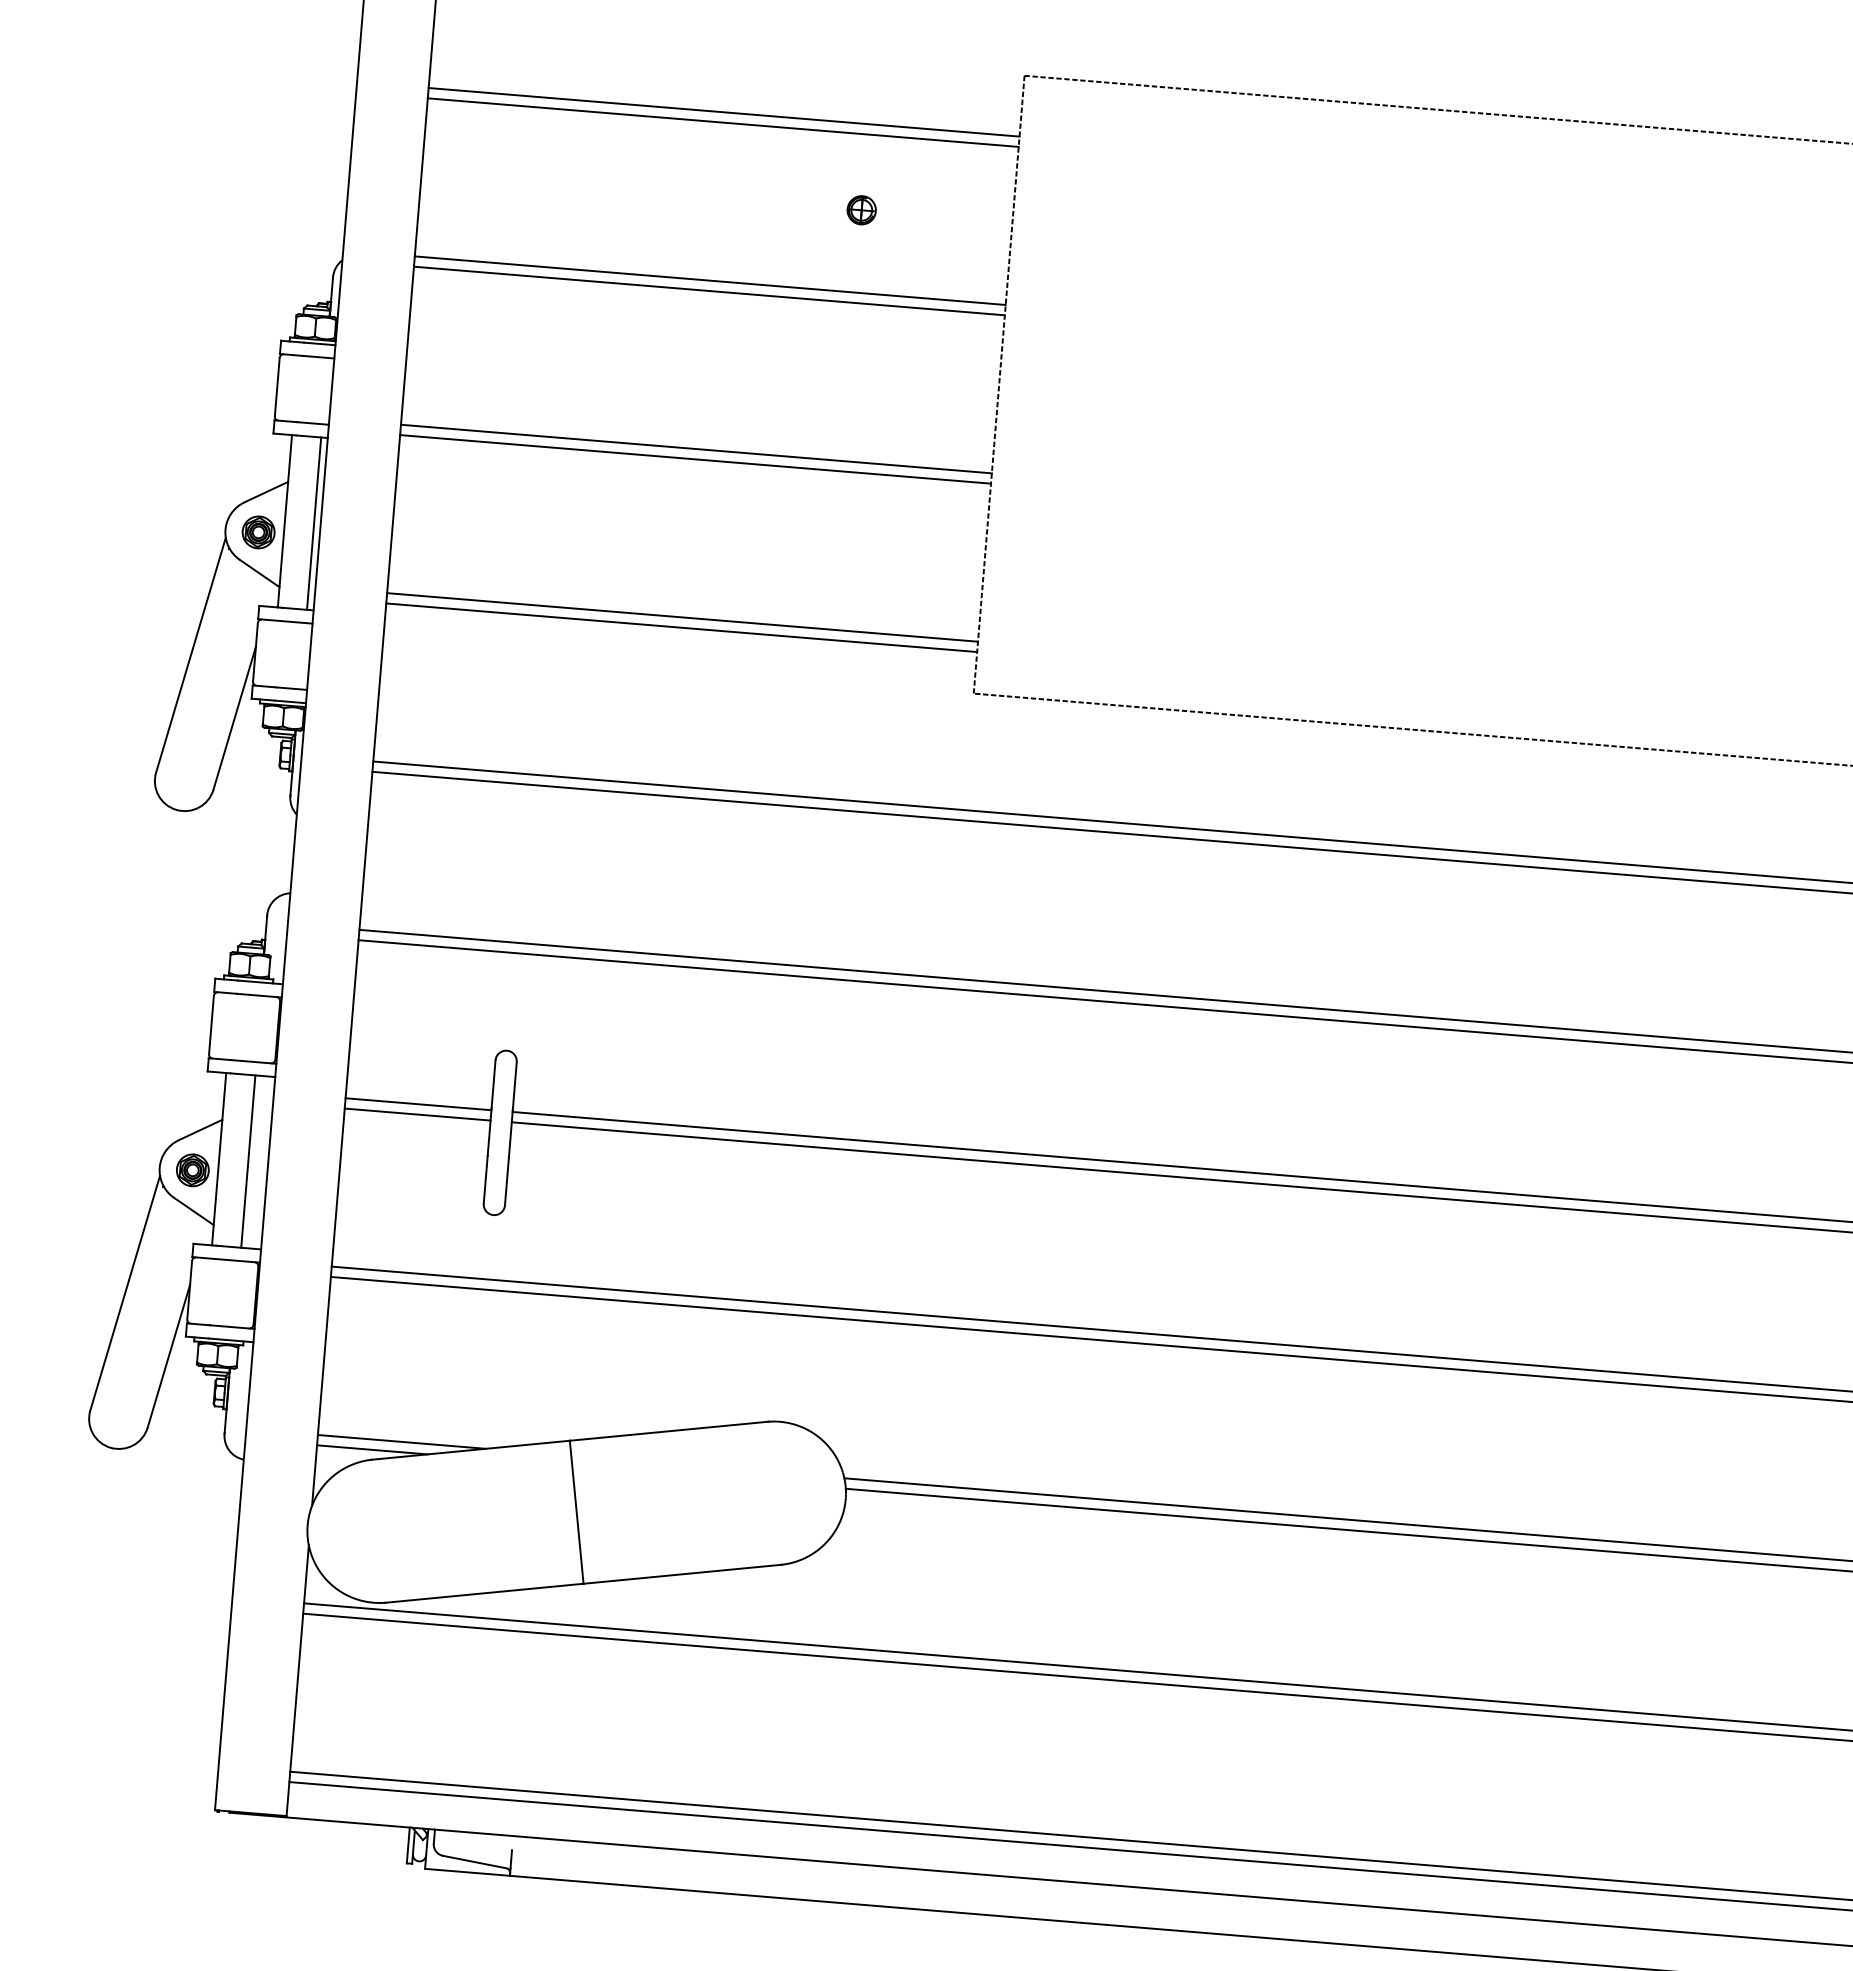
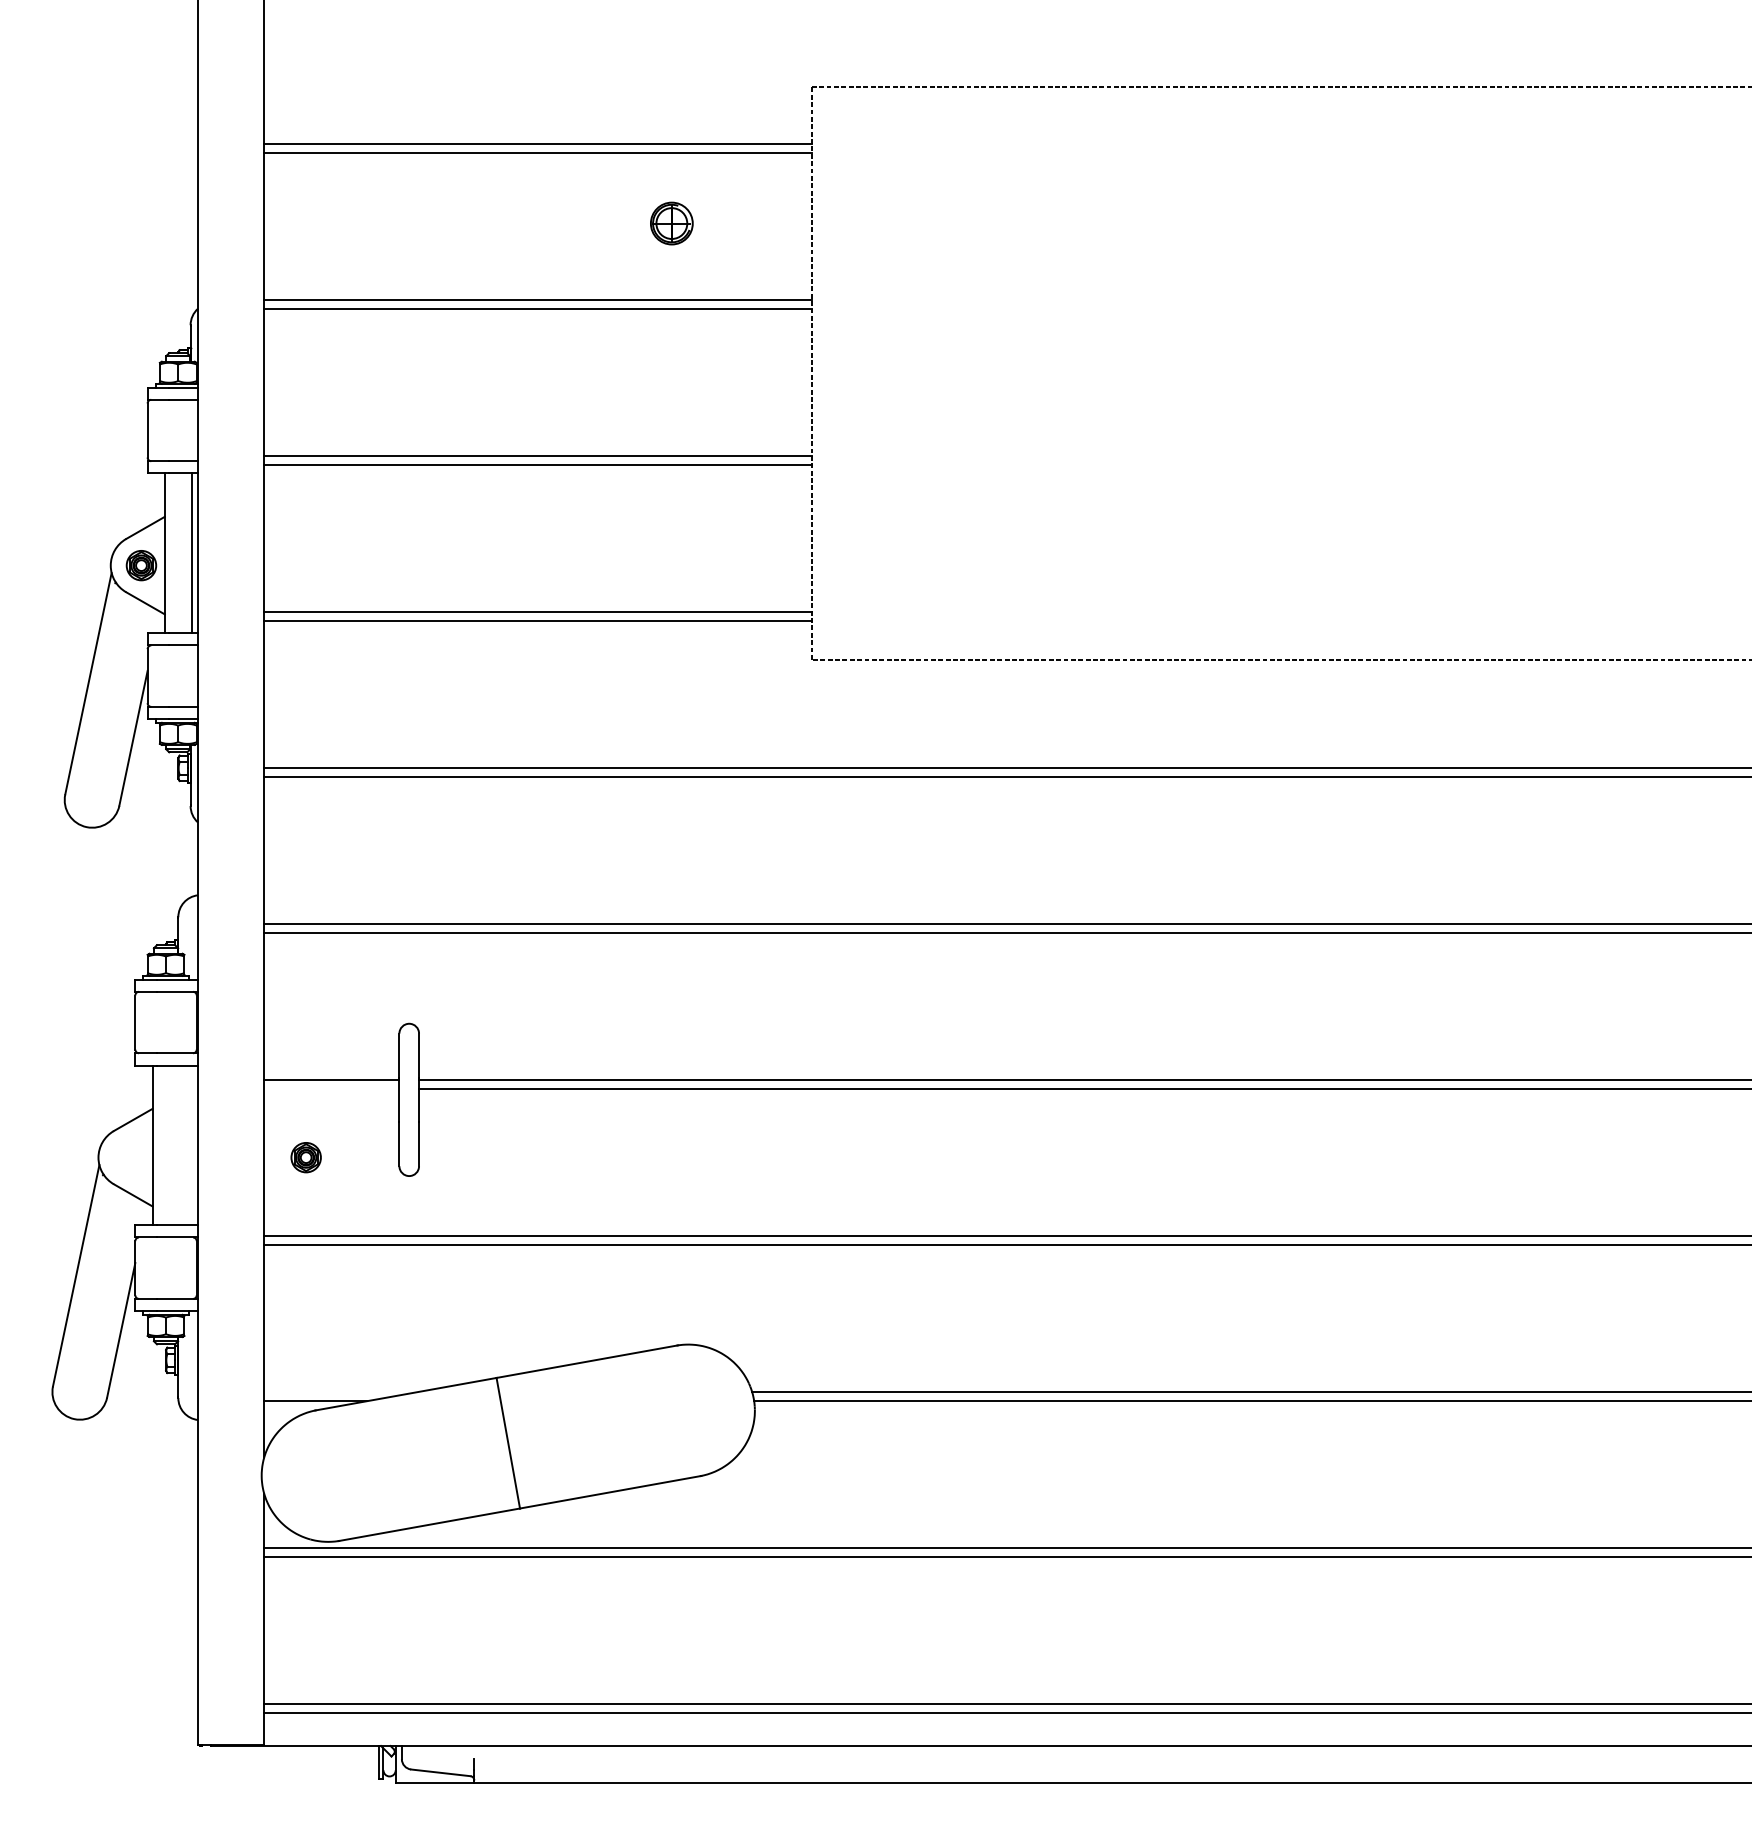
part: (862, 210) -> (672, 223), size x1.6
line: (417, 1114) -> (331, 1089), removed
line: (248, 1161) -> (179, 1145), removed
part: (192, 1170) -> (305, 1157), moved
line: (401, 1441) -> (341, 1391), removed

